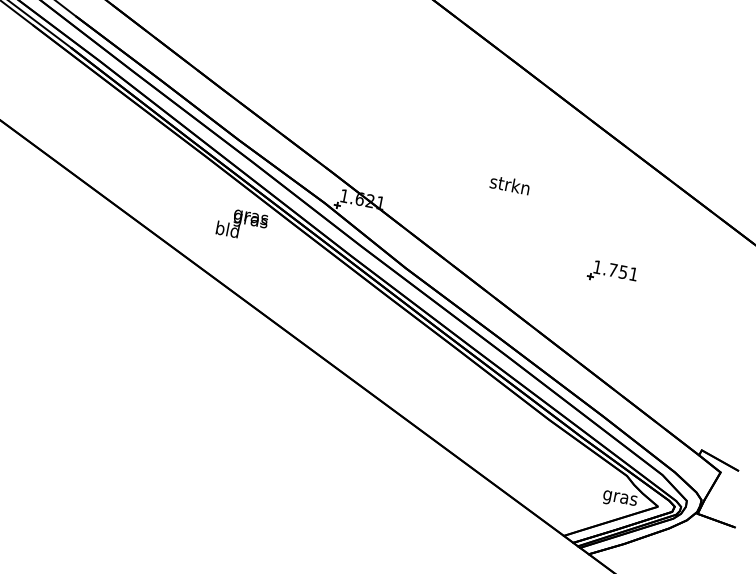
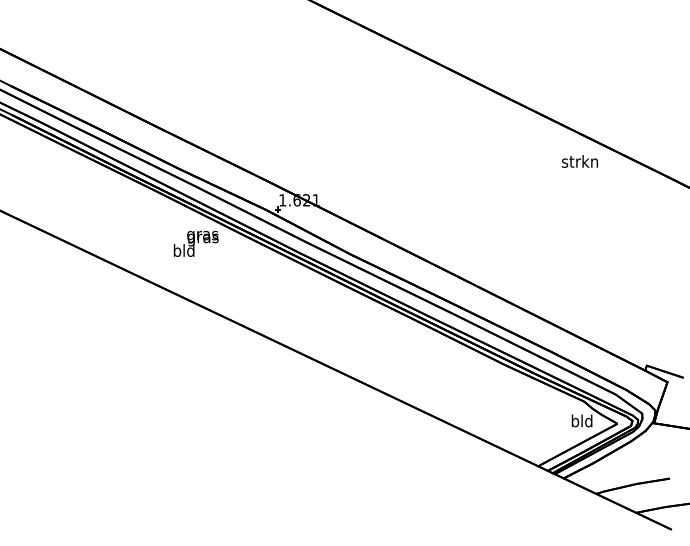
text: (509, 184) -> (579, 161), moved
part: (611, 272) -> (535, 222), removed
text: (619, 497) -> (581, 422), gras -> bld

